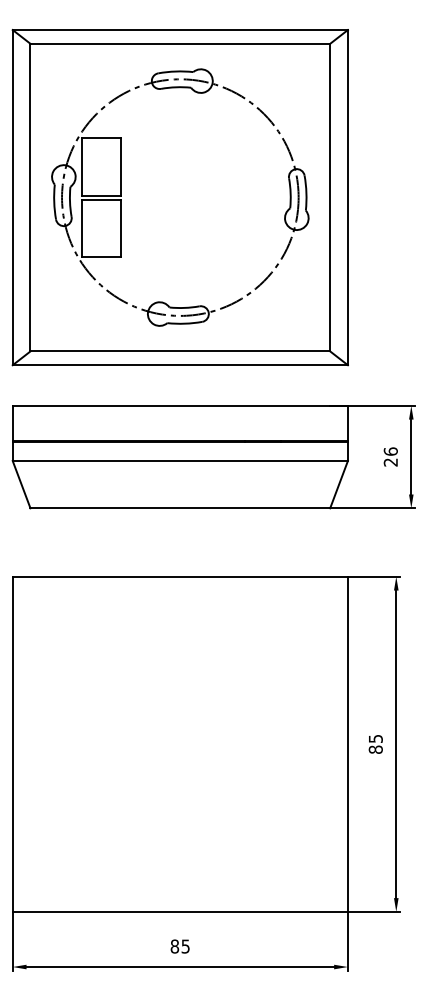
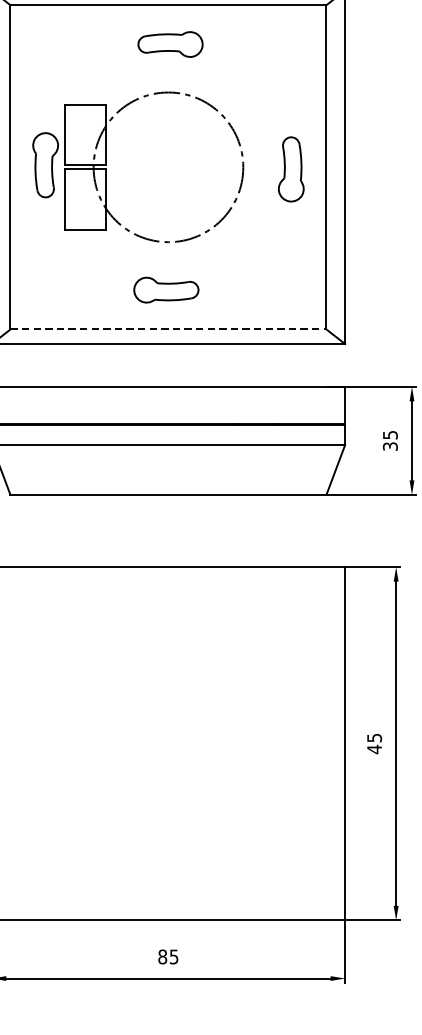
circle: (180, 197) -> (168, 167), size x0.6
line: (180, 351) -> (168, 329), solid -> dashed
text: (390, 456) -> (390, 440), 26 -> 35
text: (375, 749) -> (374, 749), 85 -> 45

